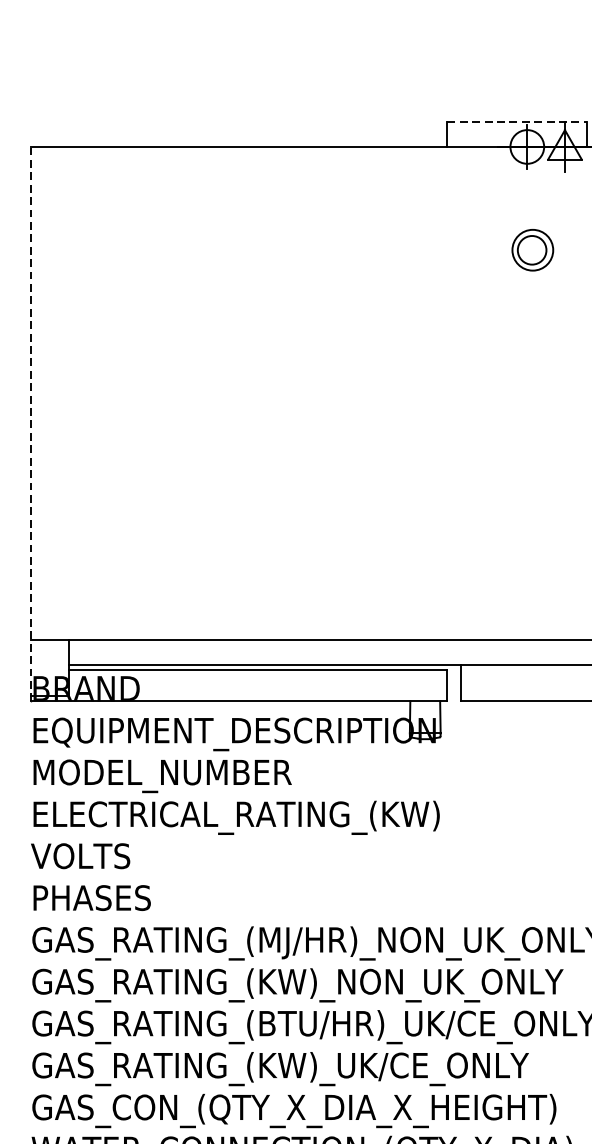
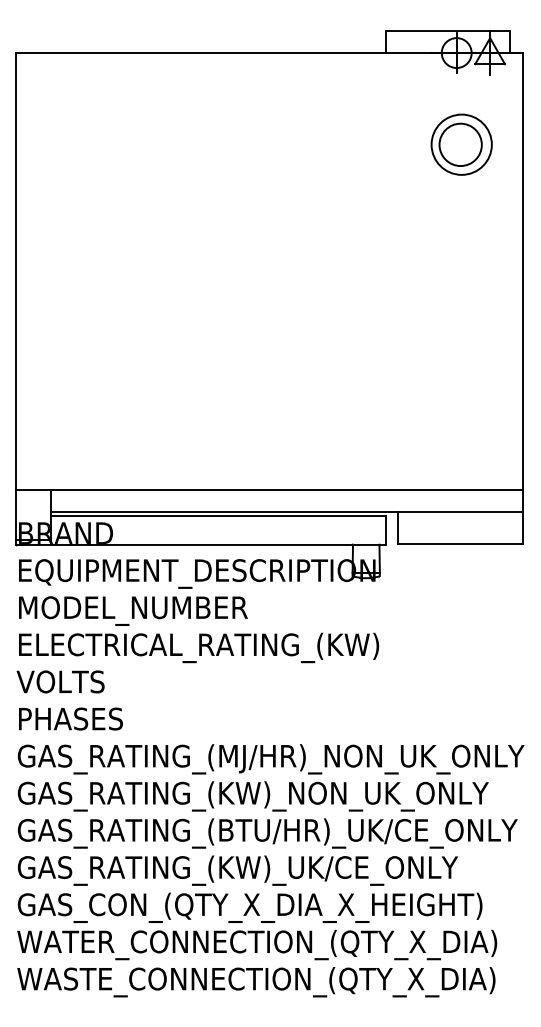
line: (516, 121) -> (447, 30), dashed -> solid
part: (532, 250) -> (461, 144), size x1.67
line: (30, 423) -> (16, 298), dashed -> solid

